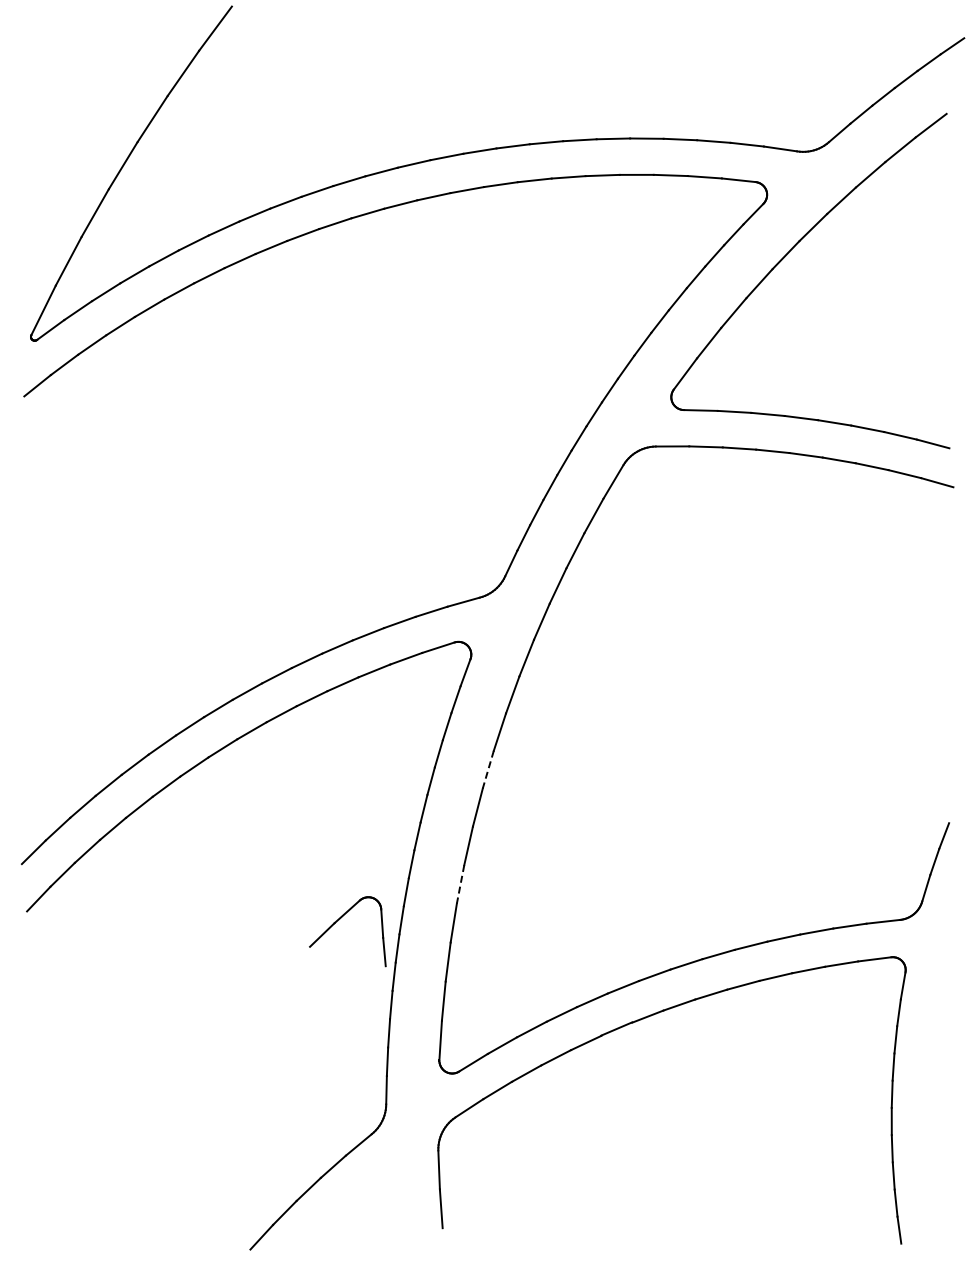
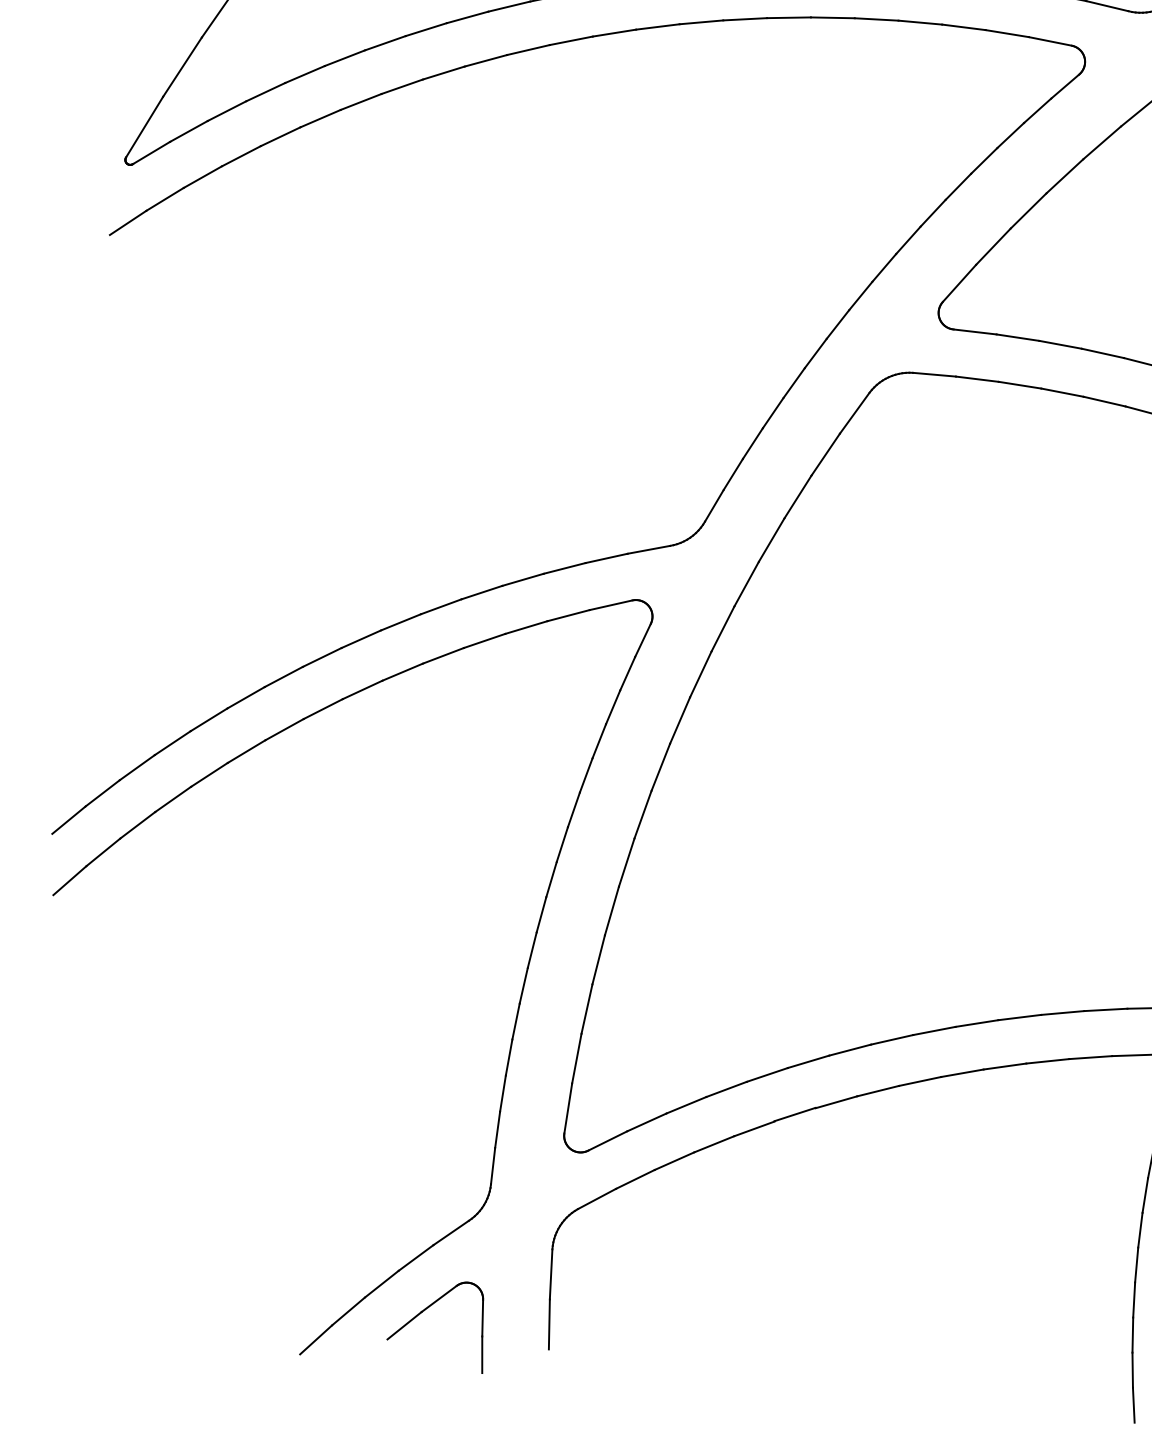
line: (488, 769) -> (661, 767), dashed -> solid
line: (460, 884) -> (611, 911), dashed -> solid
part: (339, 920) -> (428, 1309), moved

